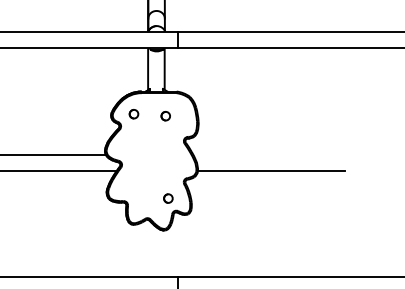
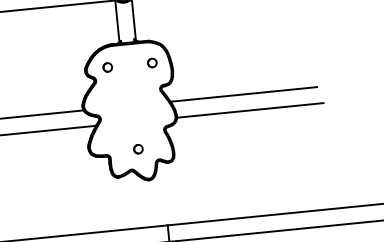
part: (165, 116) -> (152, 63), moved
line: (266, 154) -> (243, 94), added
circle: (168, 198) -> (138, 149), moved

